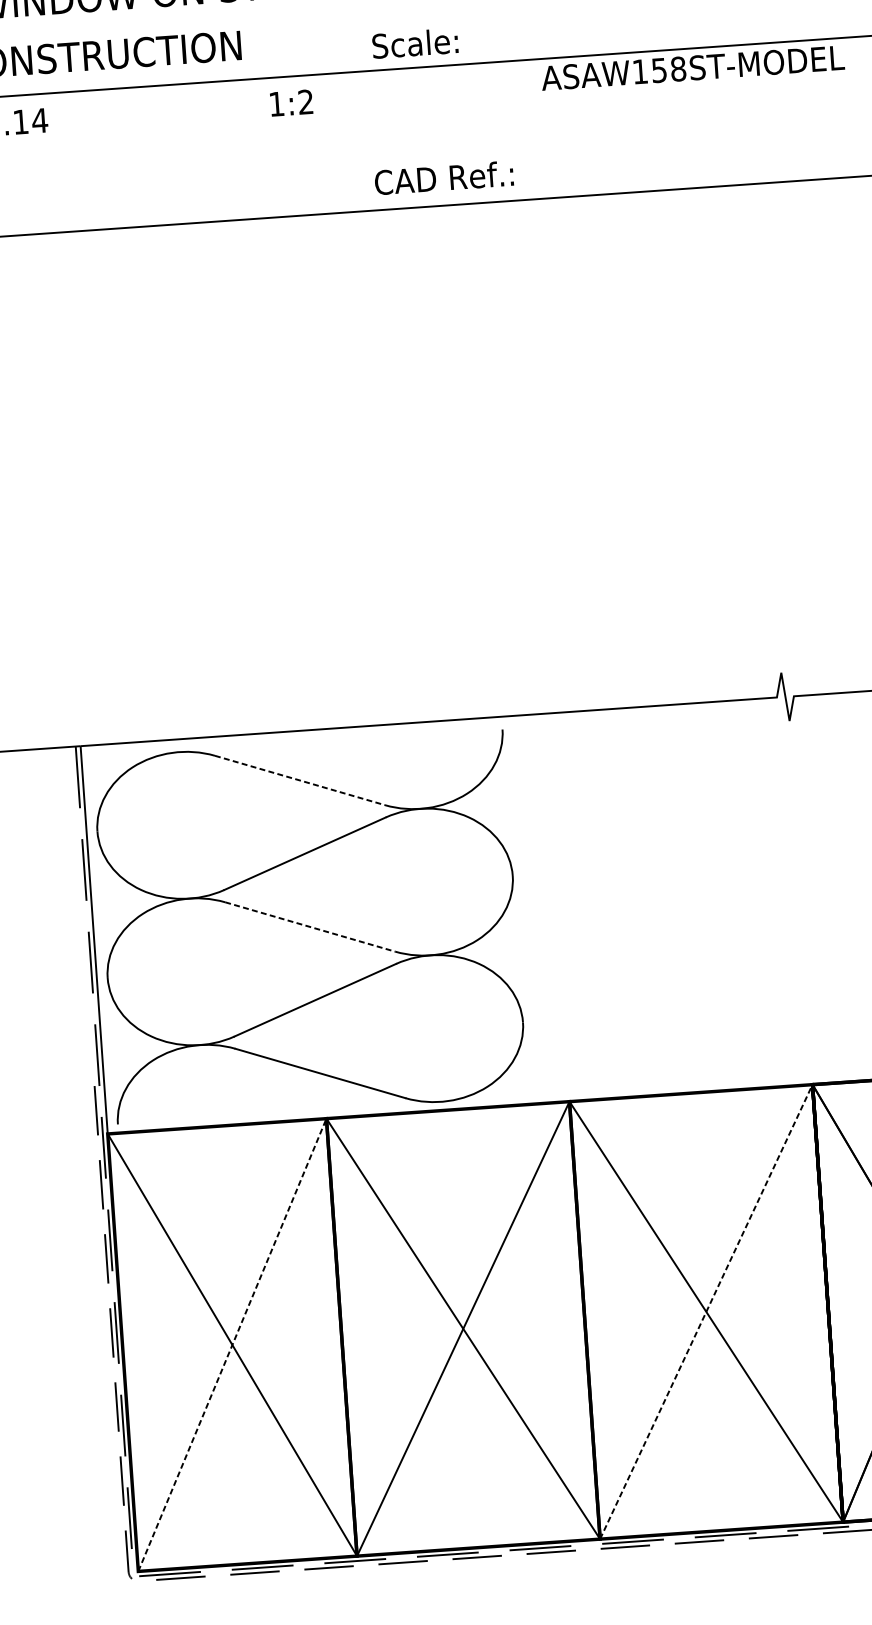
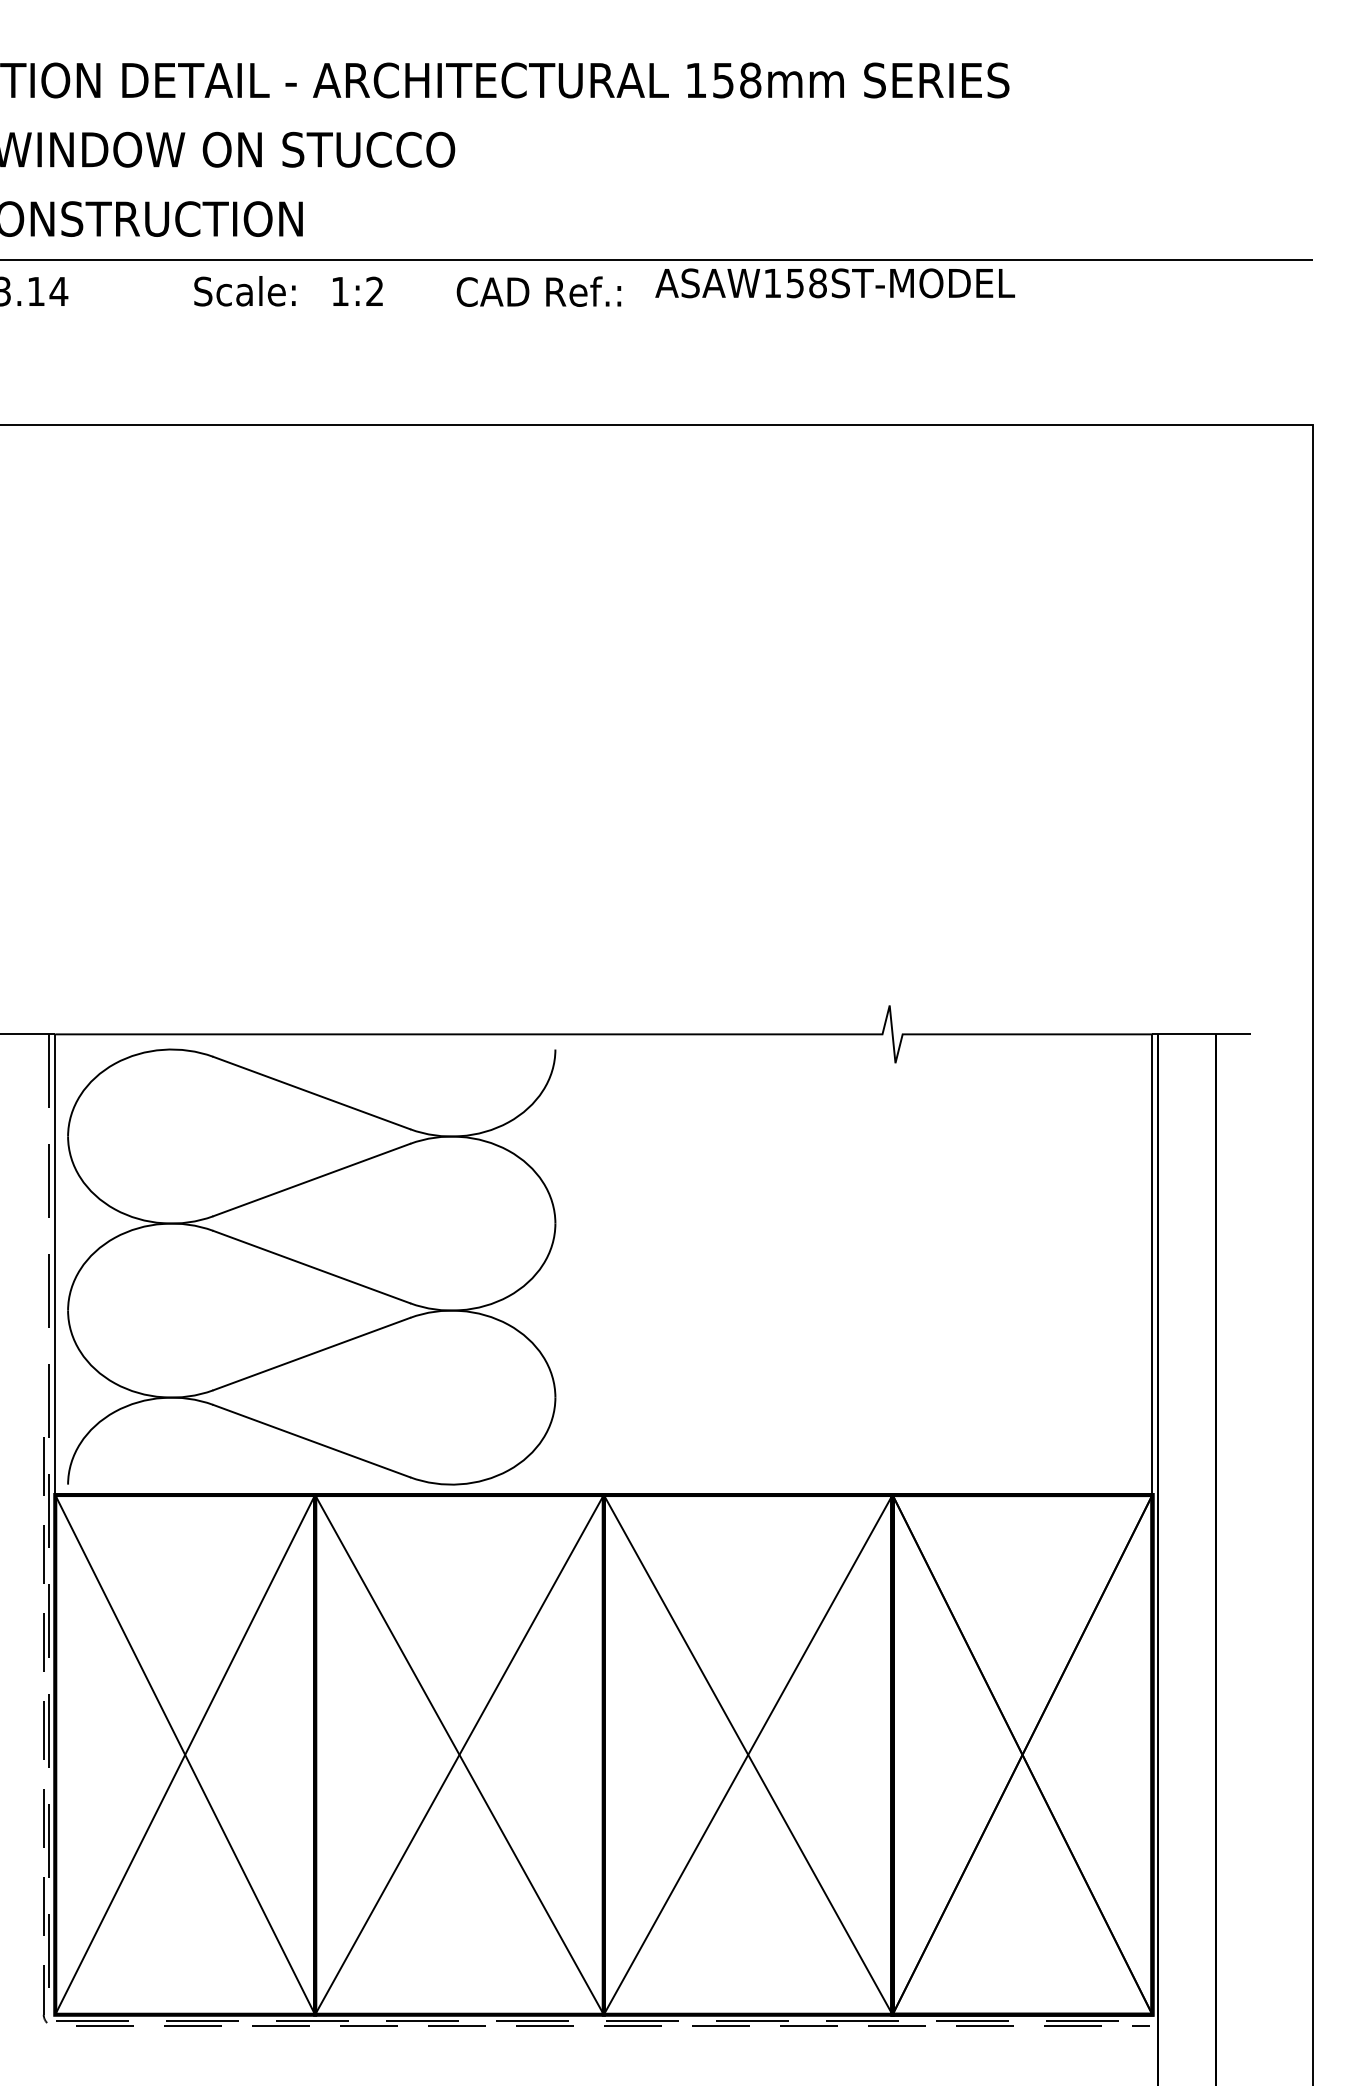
text: (414, 43) -> (244, 291), moved
text: (443, 177) -> (538, 291), moved
line: (299, 780) -> (311, 1093), dashed -> solid
line: (310, 927) -> (311, 1267), dashed -> solid
line: (706, 1311) -> (748, 1754), dashed -> solid
line: (232, 1344) -> (185, 1754), dashed -> solid

